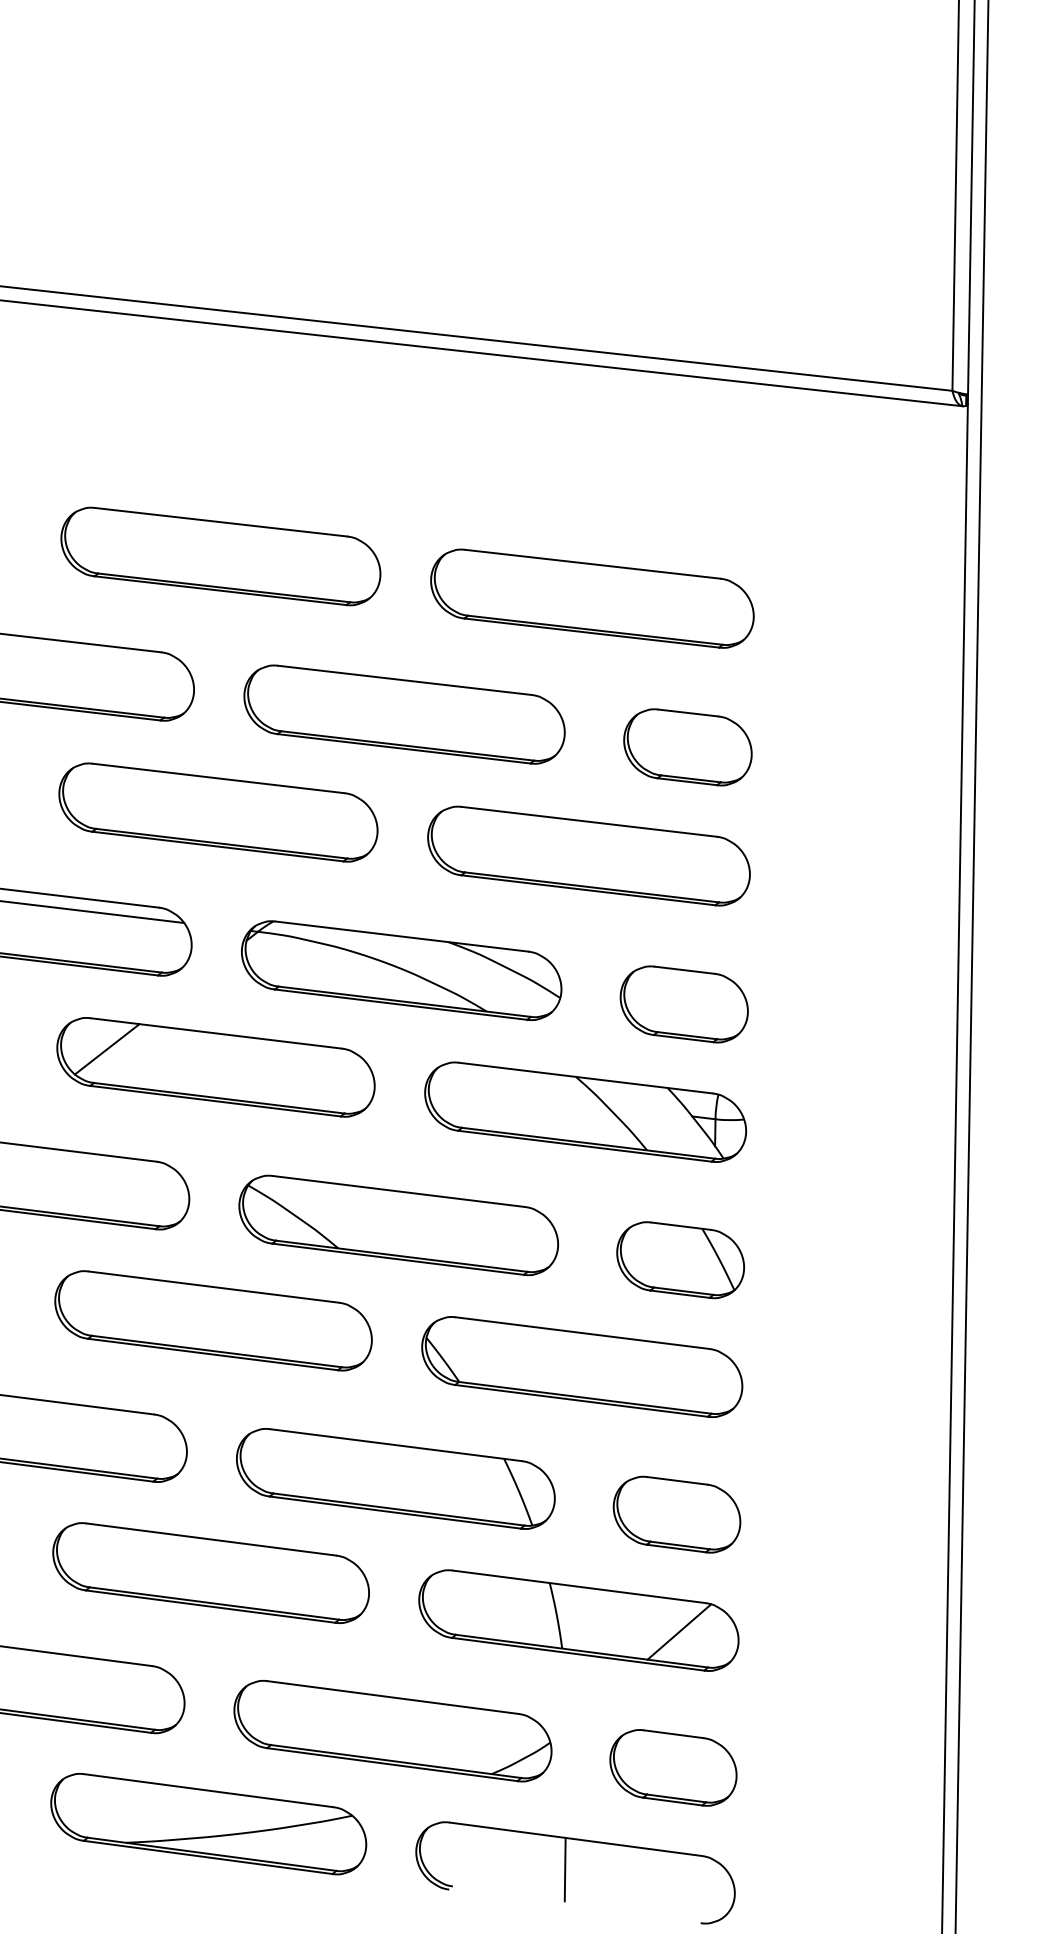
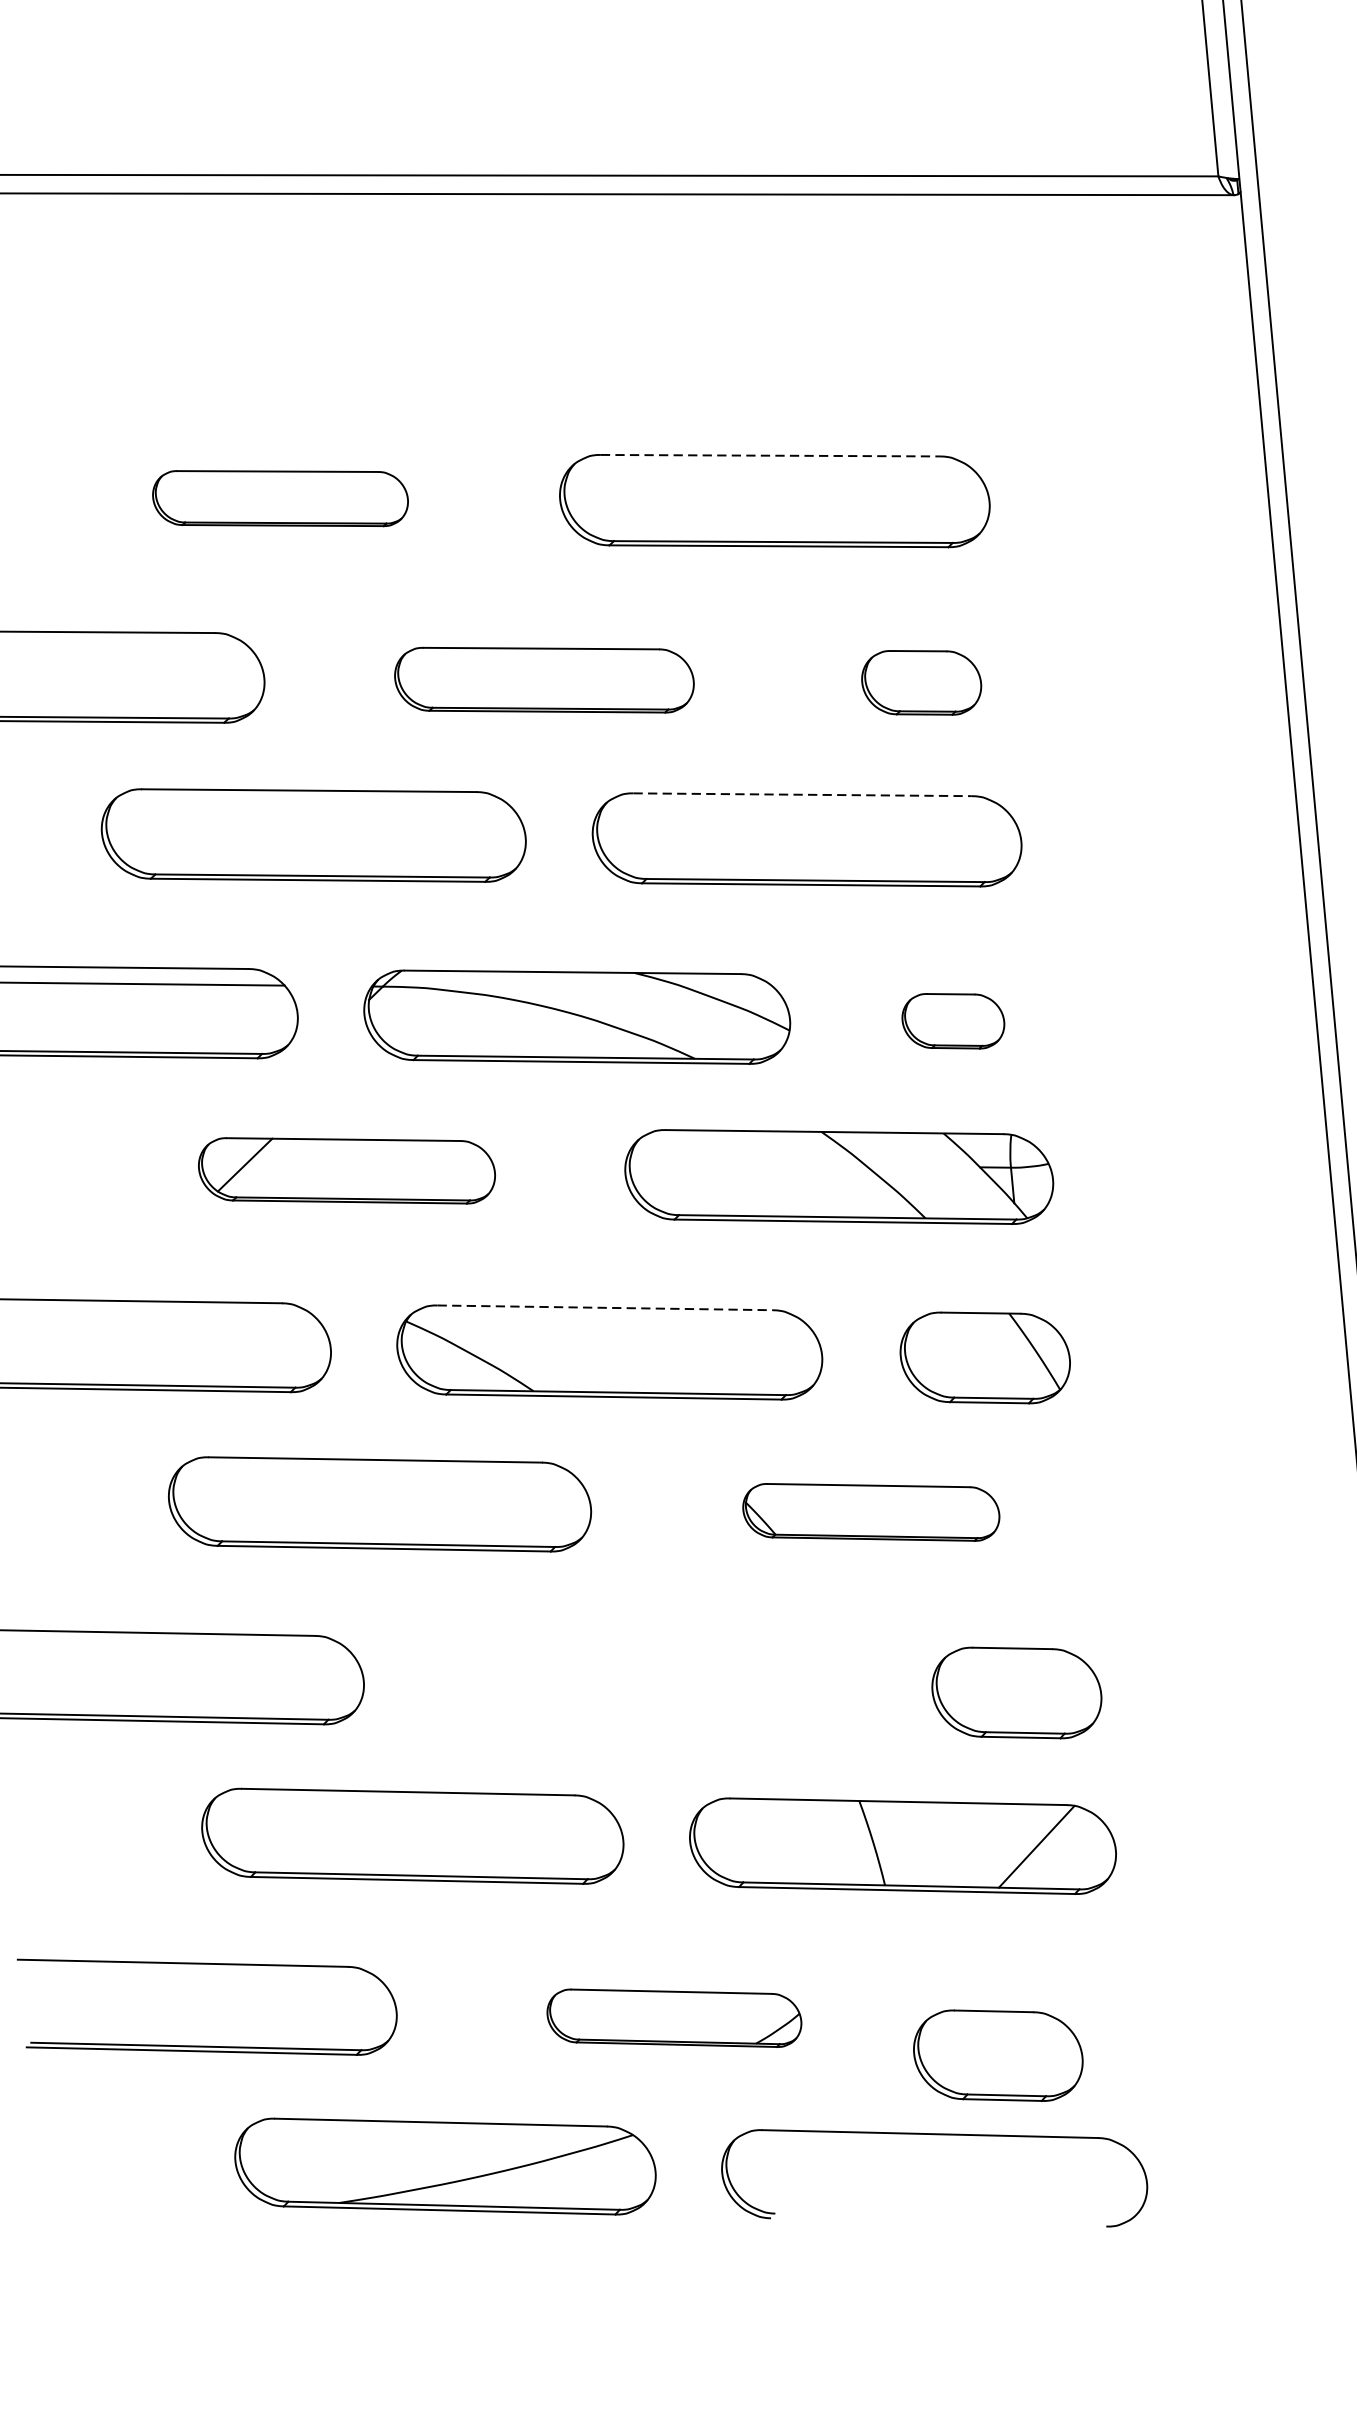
part: (220, 556) -> (279, 498), size x0.6
line: (593, 564) -> (771, 455), solid -> dashed
part: (404, 714) -> (544, 680), size x0.7
part: (687, 747) -> (921, 683), size x0.7
line: (589, 821) -> (802, 794), solid -> dashed
part: (683, 1004) -> (952, 1021), size x0.6
part: (215, 1067) -> (346, 1171), size x0.7
line: (399, 1191) -> (605, 1307), solid -> dashed
part: (582, 1366) -> (871, 1511), size x0.6
part: (395, 1478) -> (641, 1685), removed
part: (392, 1731) -> (673, 2018), size x0.6
part: (673, 1767) -> (998, 2055), moved
line: (564, 1869) -> (919, 2175), removed

